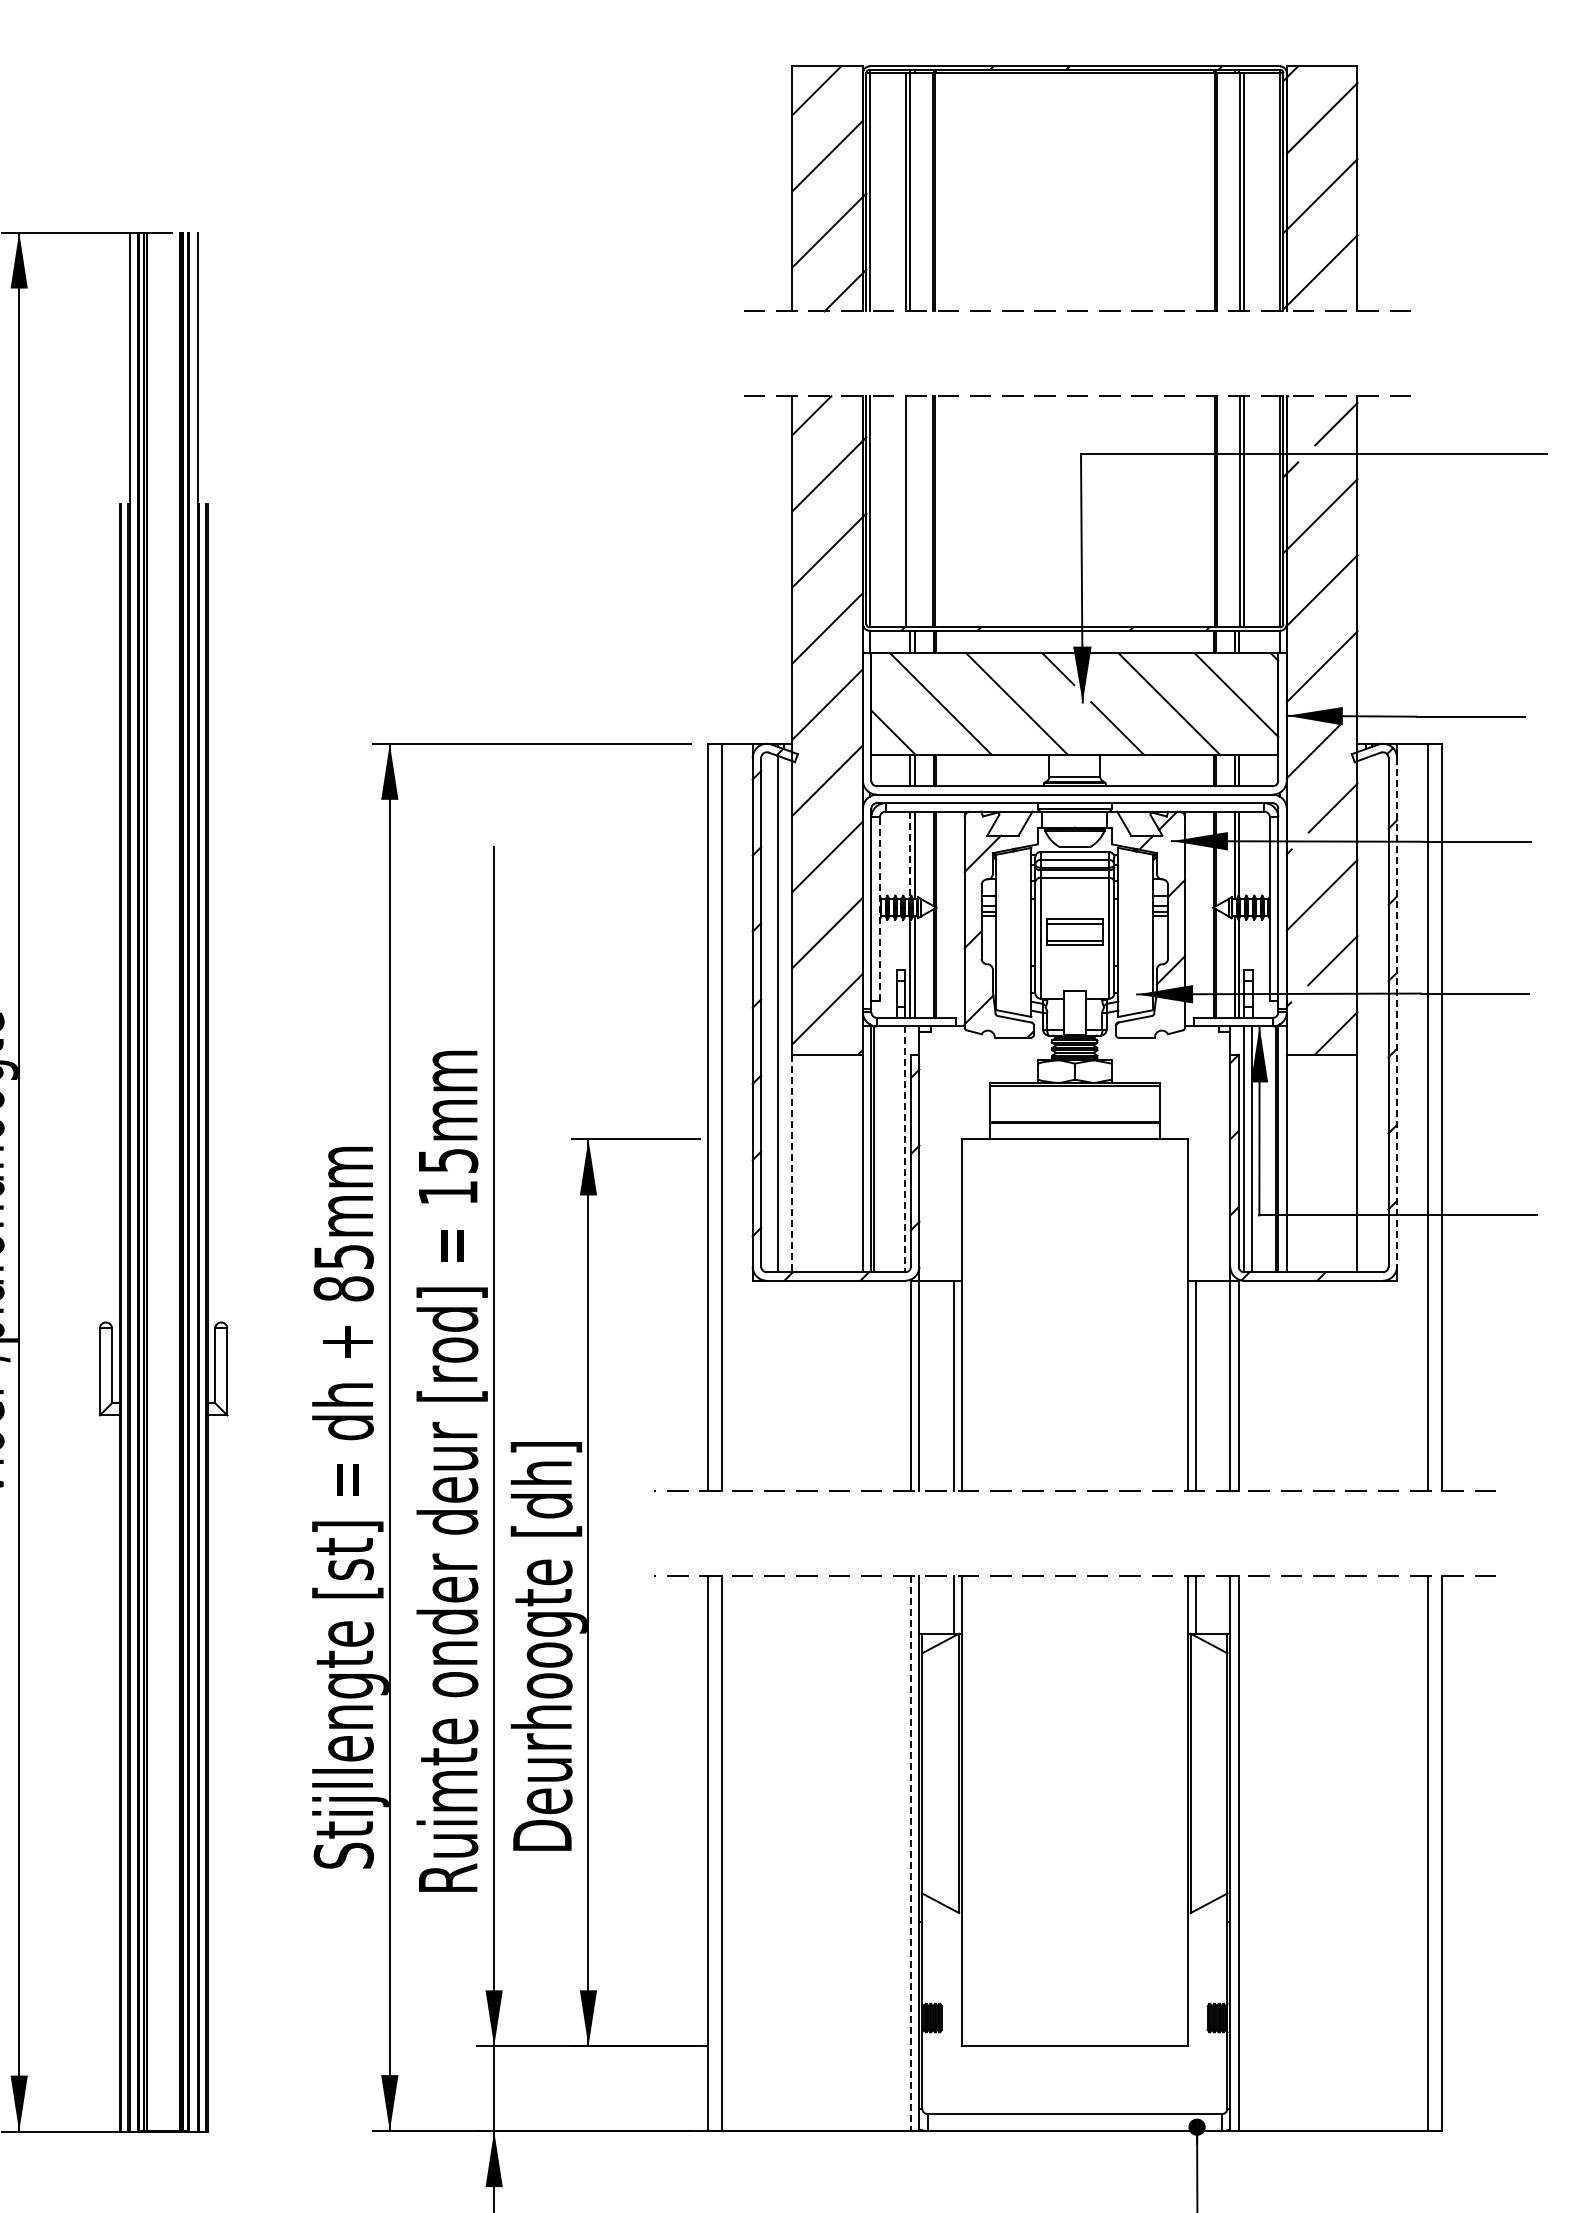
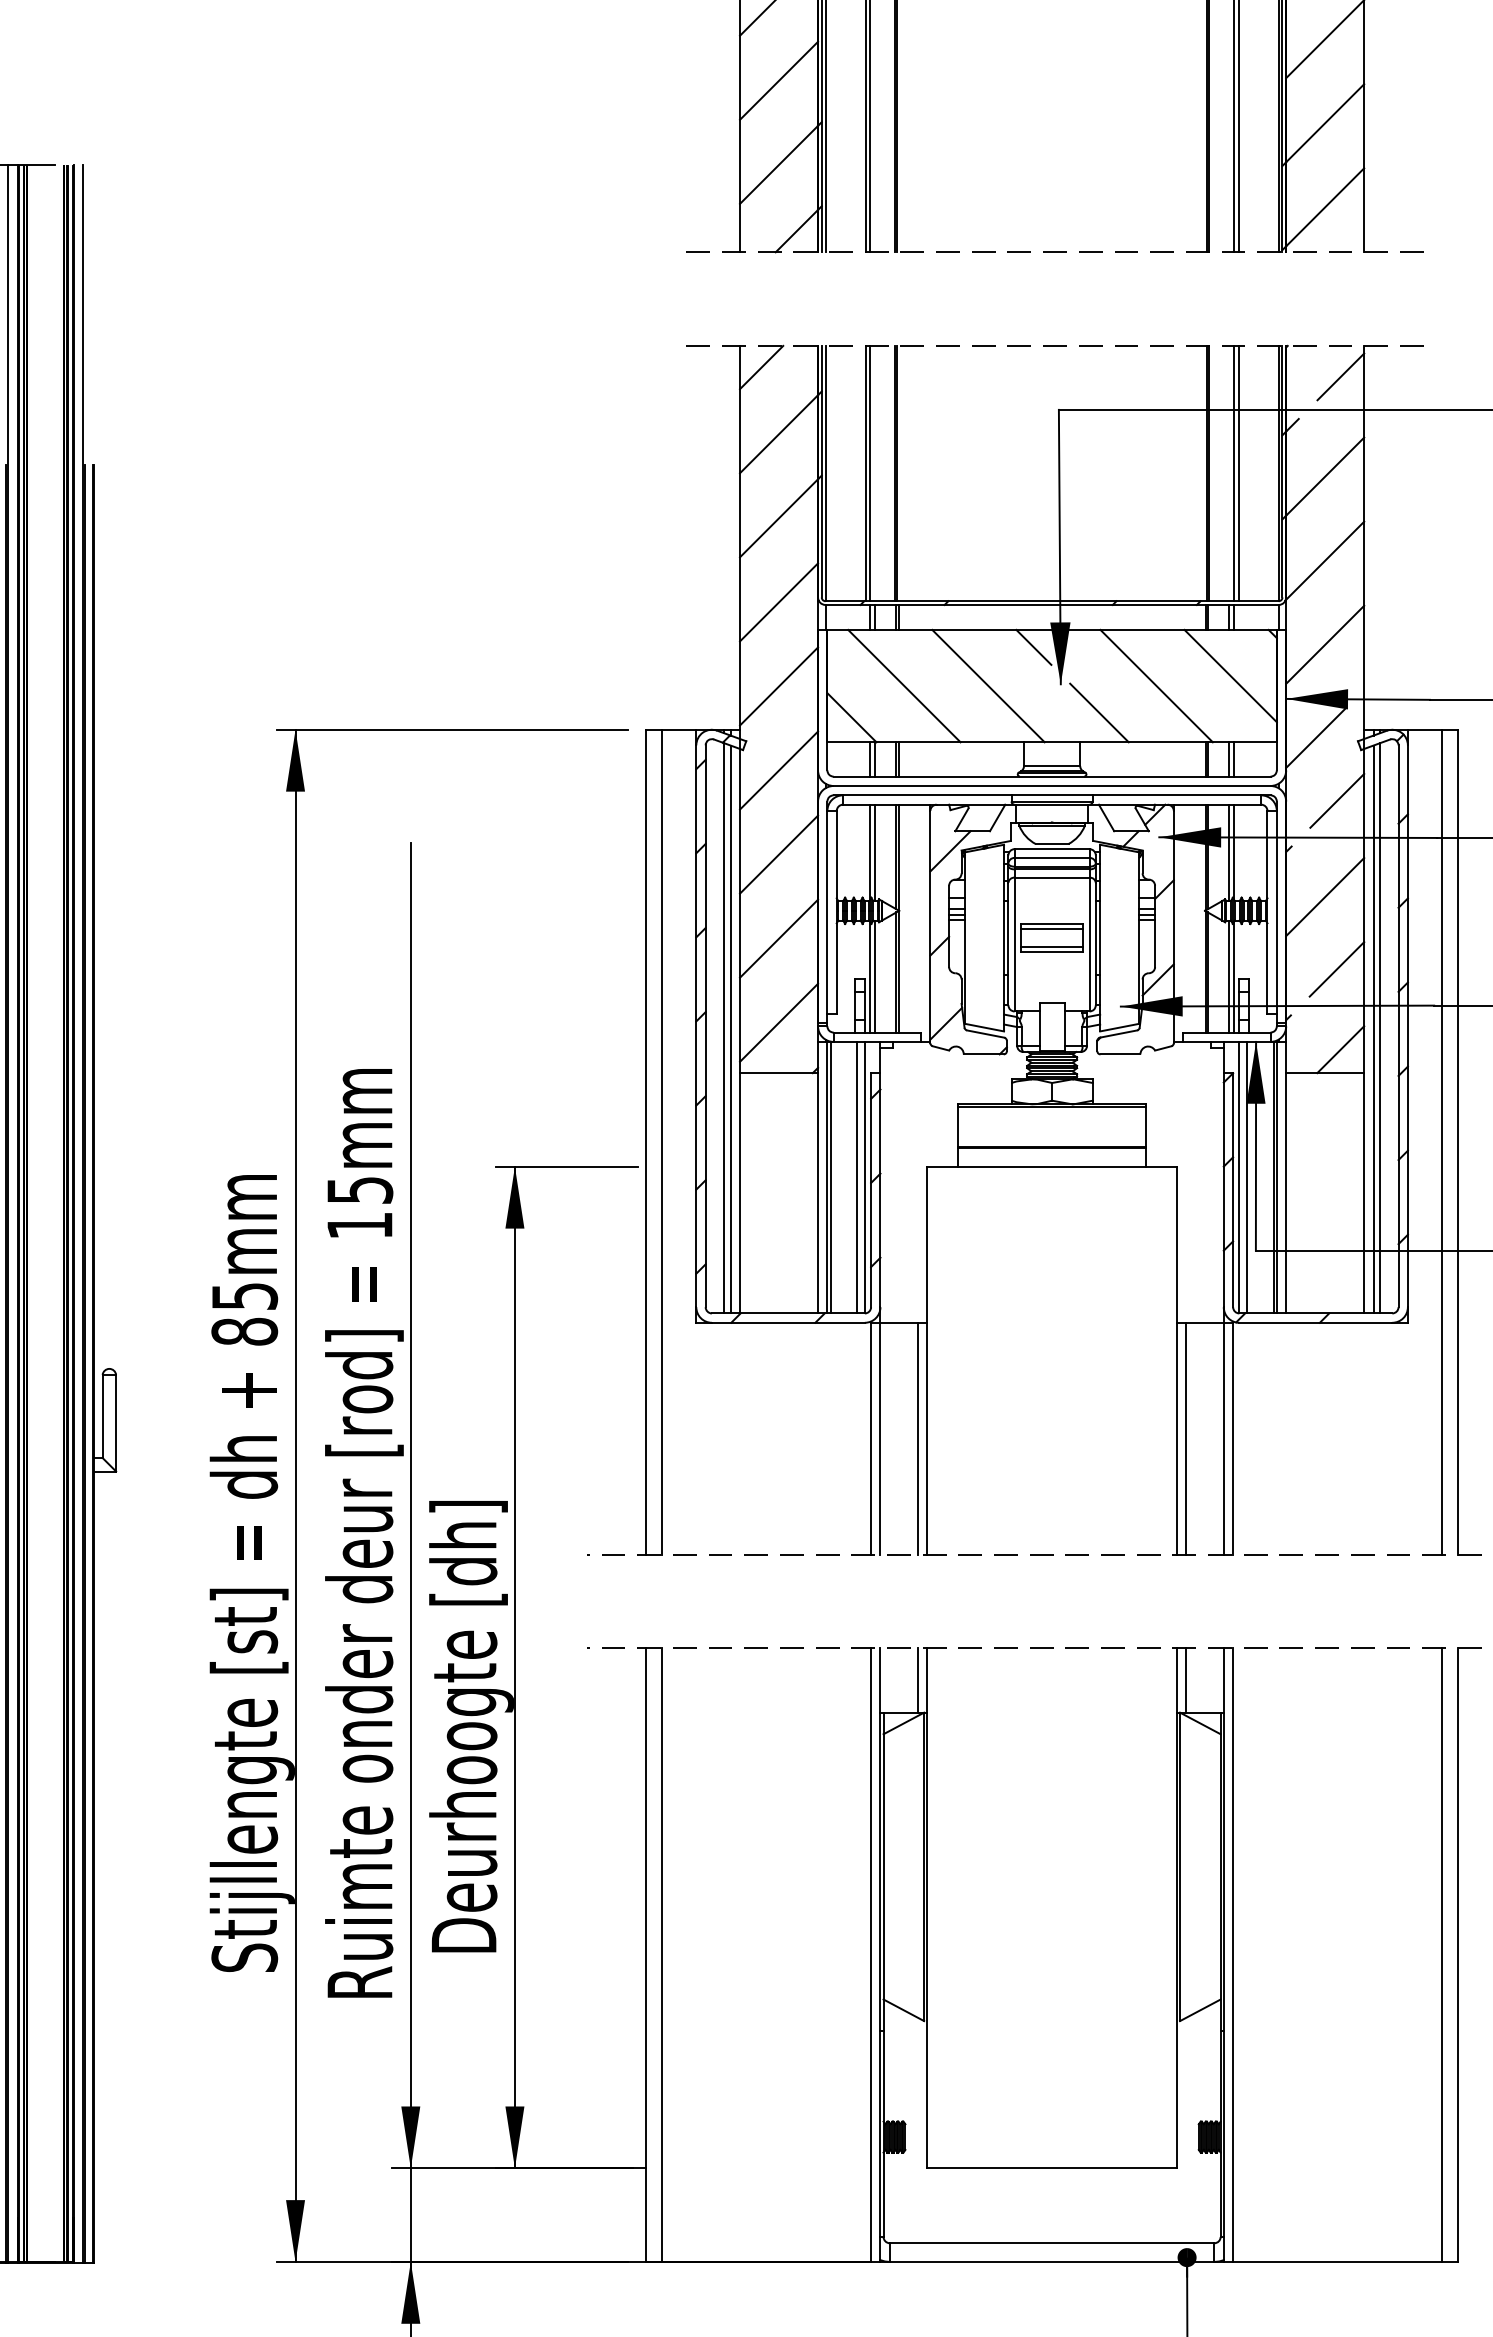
line: (909, 511) -> (869, 473), added
line: (910, 854) -> (870, 852), dashed -> solid
line: (879, 909) -> (836, 912), dashed -> solid
line: (1397, 1012) -> (1408, 1026), dashed -> solid
line: (1371, 1014) -> (1379, 1028), added
line: (783, 1015) -> (730, 1029), added
line: (1365, 1015) -> (1373, 1029), added
line: (898, 1149) -> (857, 1177), added
line: (905, 1149) -> (865, 1177), dashed -> solid
line: (792, 1163) -> (740, 1193), dashed -> solid
line: (910, 1853) -> (870, 1955), dashed -> solid

